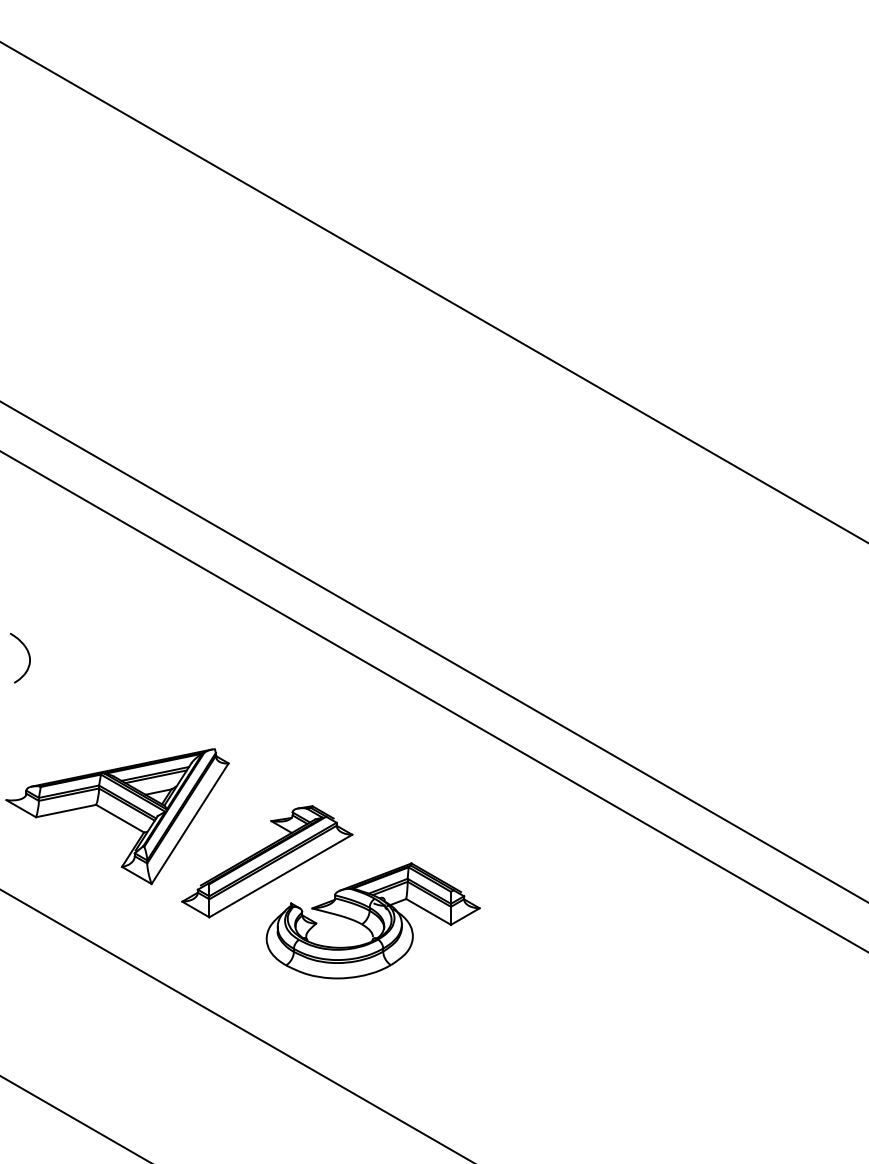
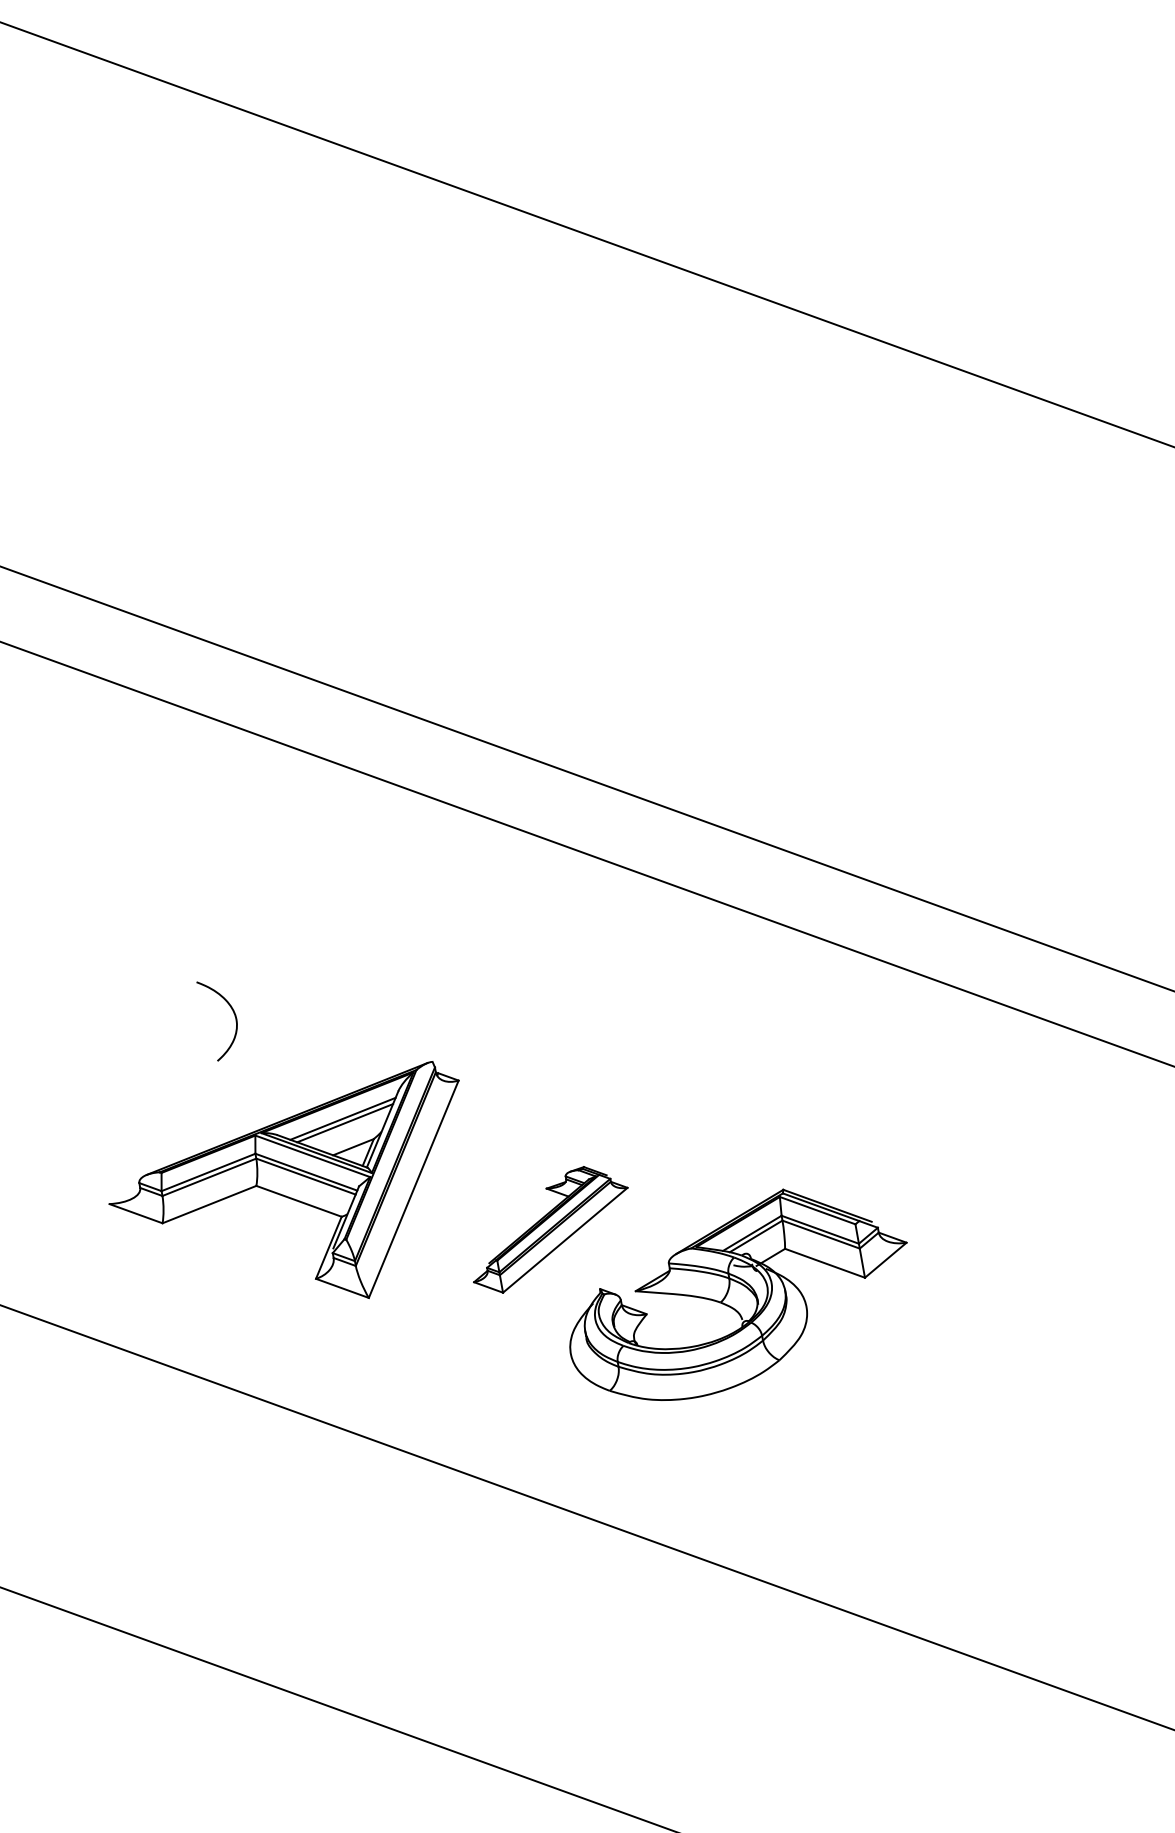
curve: (27, 653) -> (230, 1009), moved
part: (267, 861) -> (549, 1228), size x0.6

